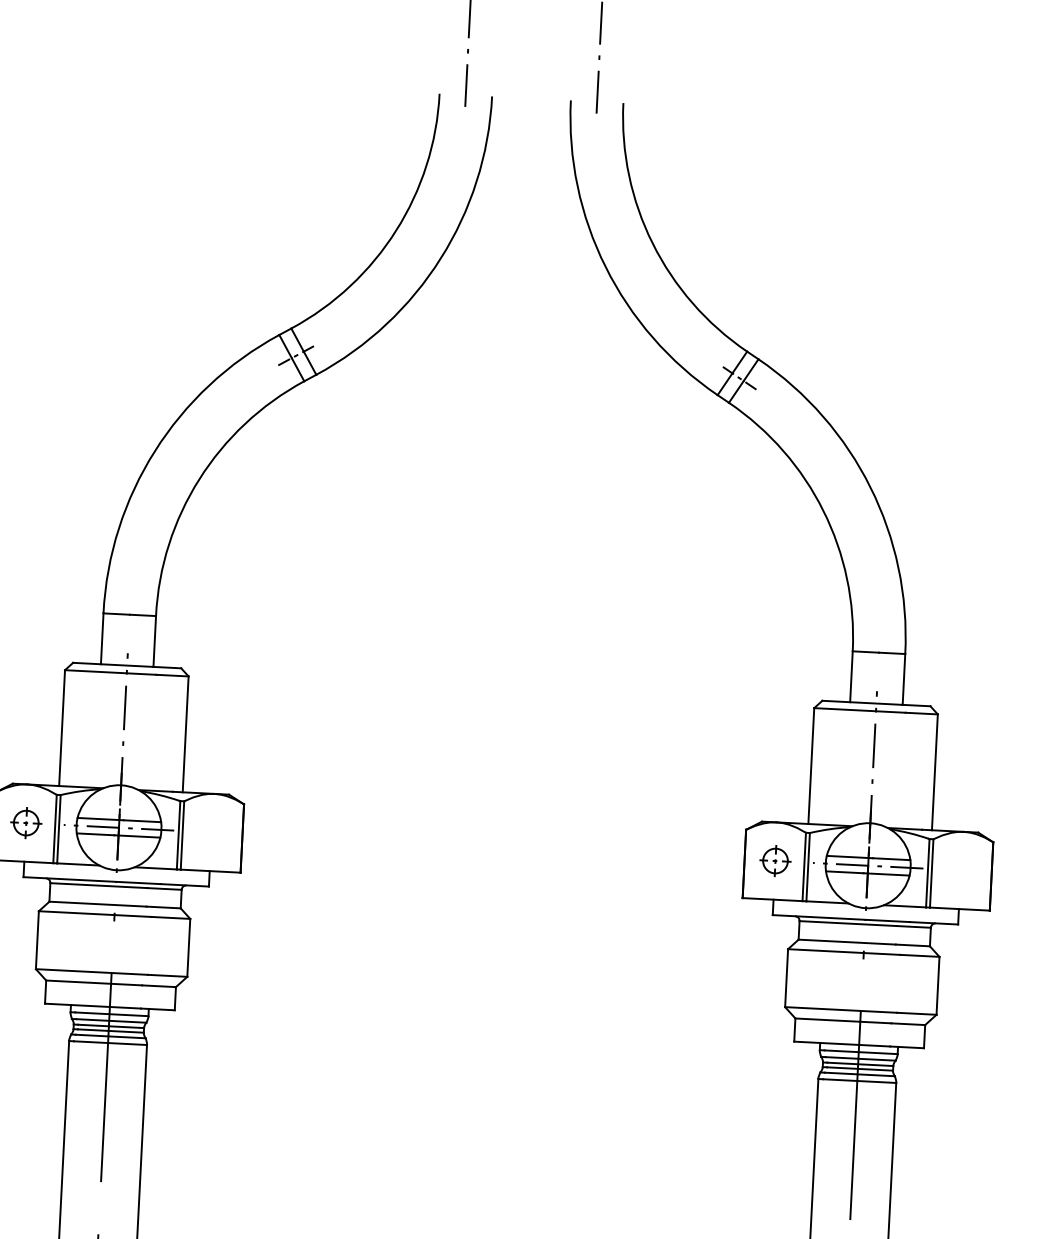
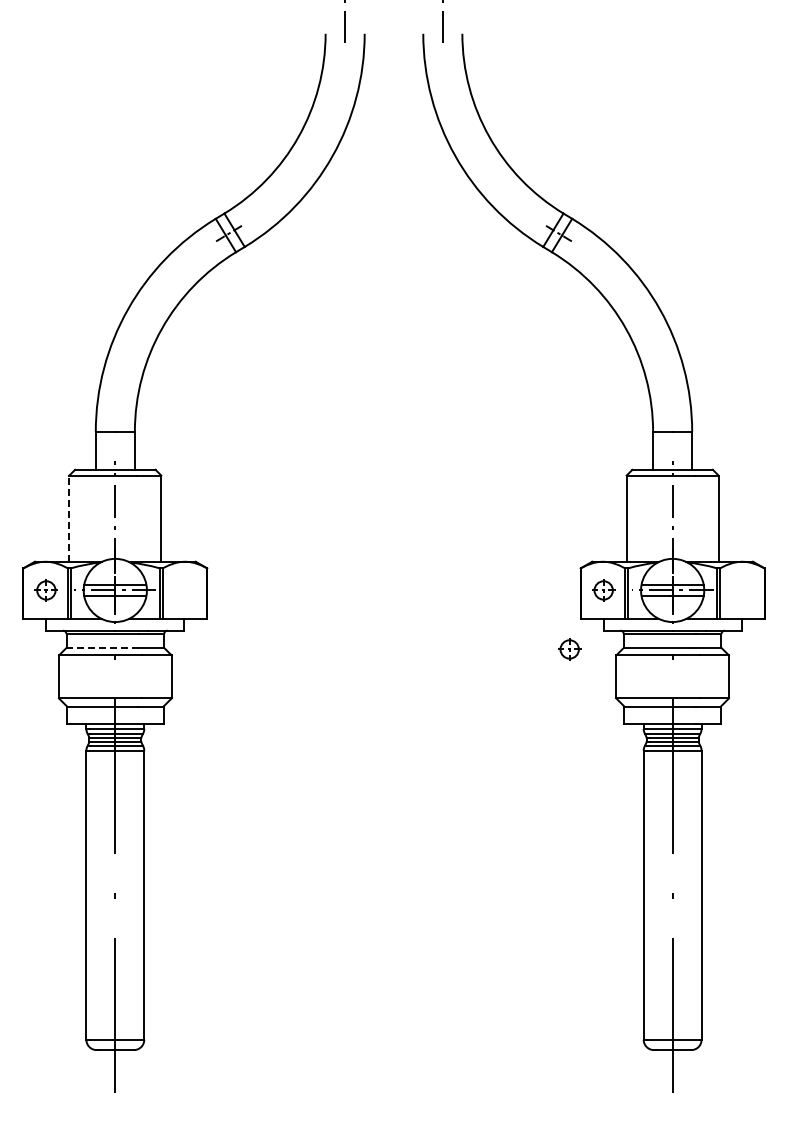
line: (62, 727) -> (69, 518), solid -> dashed
line: (97, 903) -> (102, 647), solid -> dashed
part: (725, 938) -> (569, 649), added

